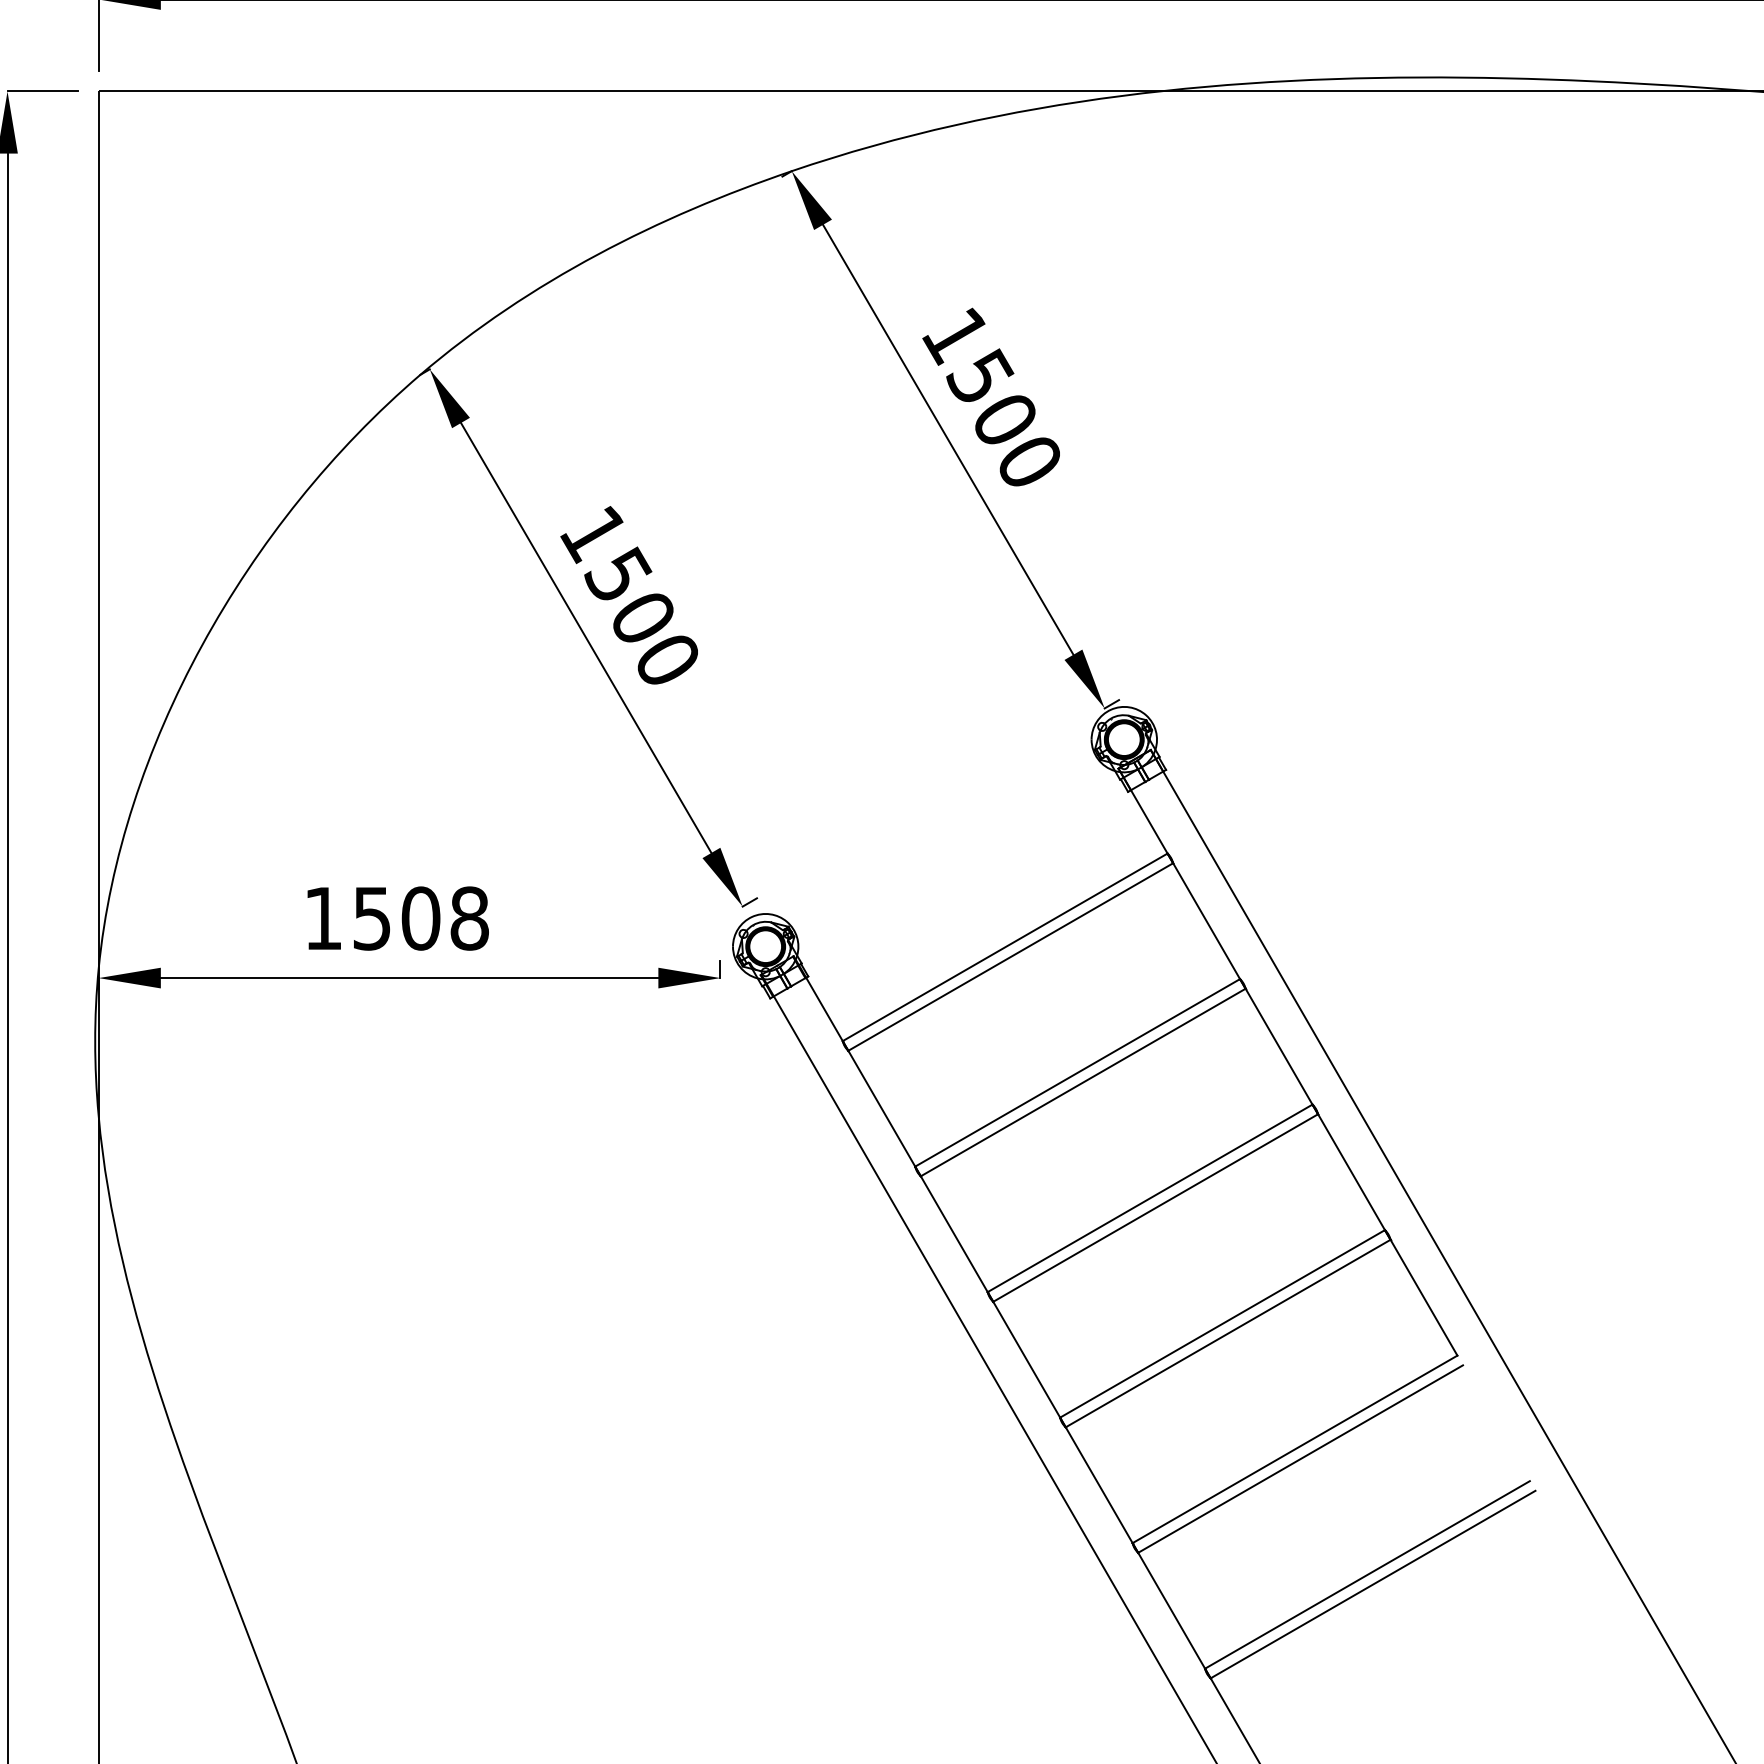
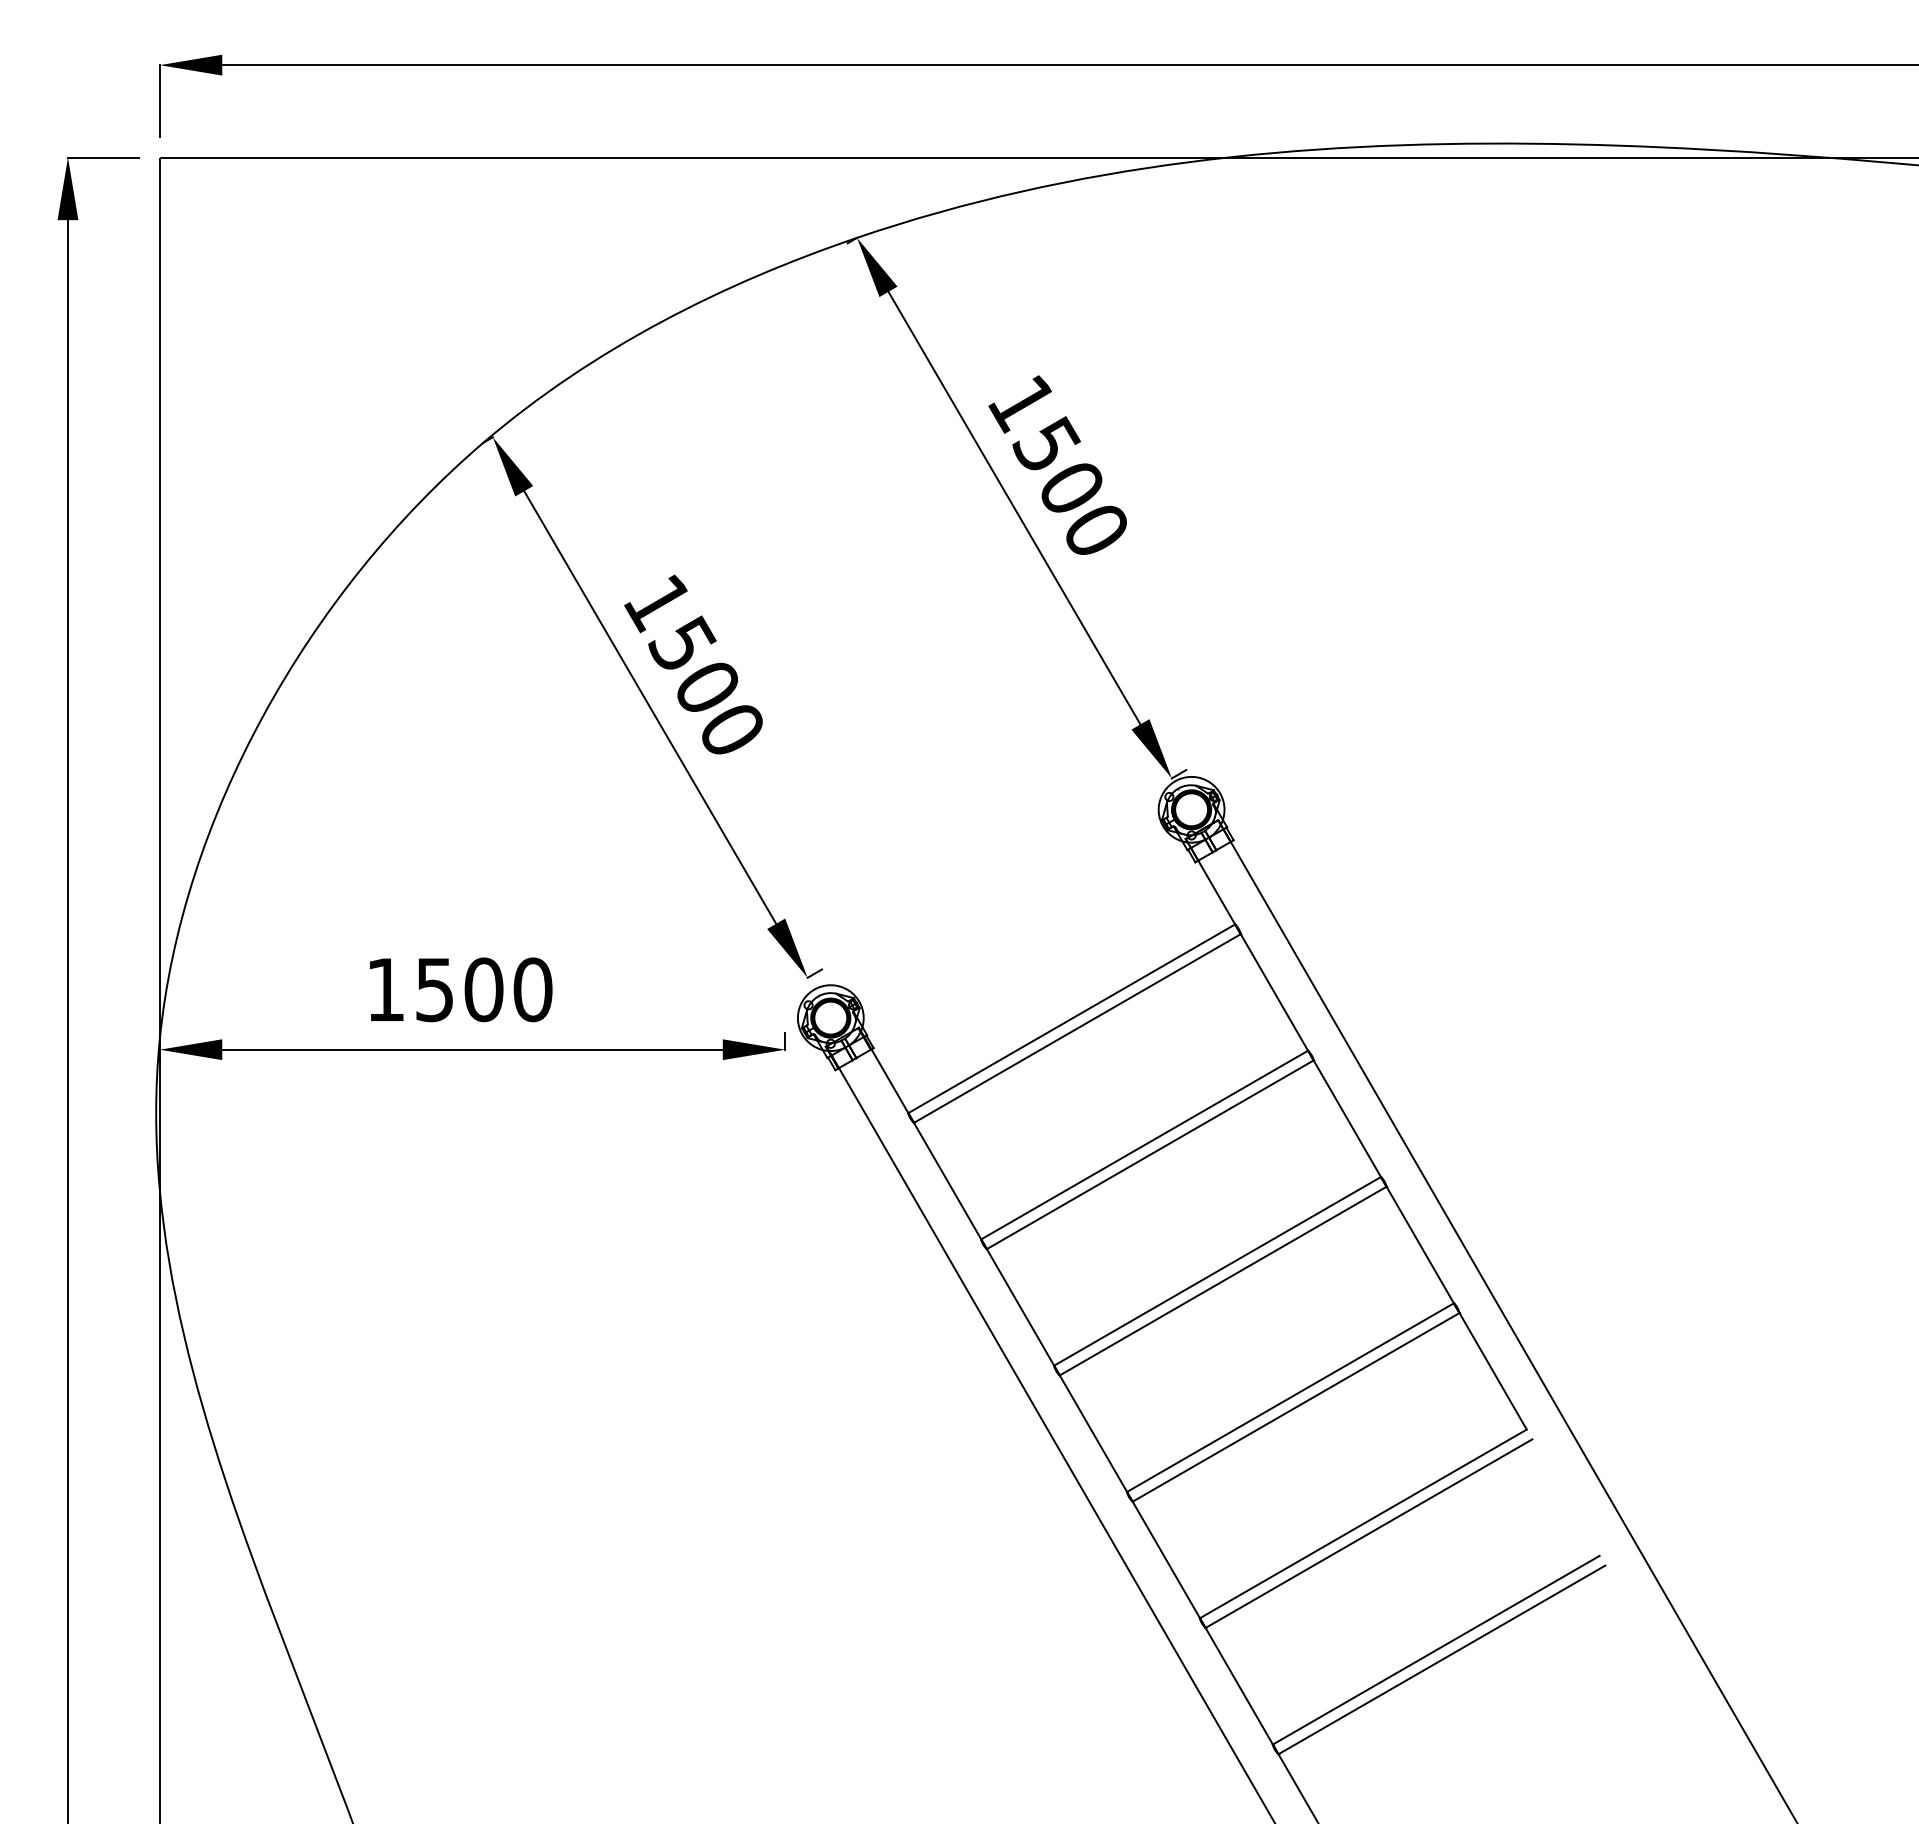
text: (469, 918) -> (532, 989), 1508 -> 1500

